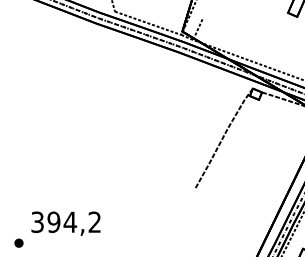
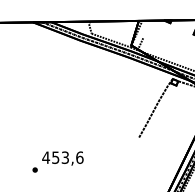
text: (65, 221) -> (62, 157), 394,2 -> 453,6

